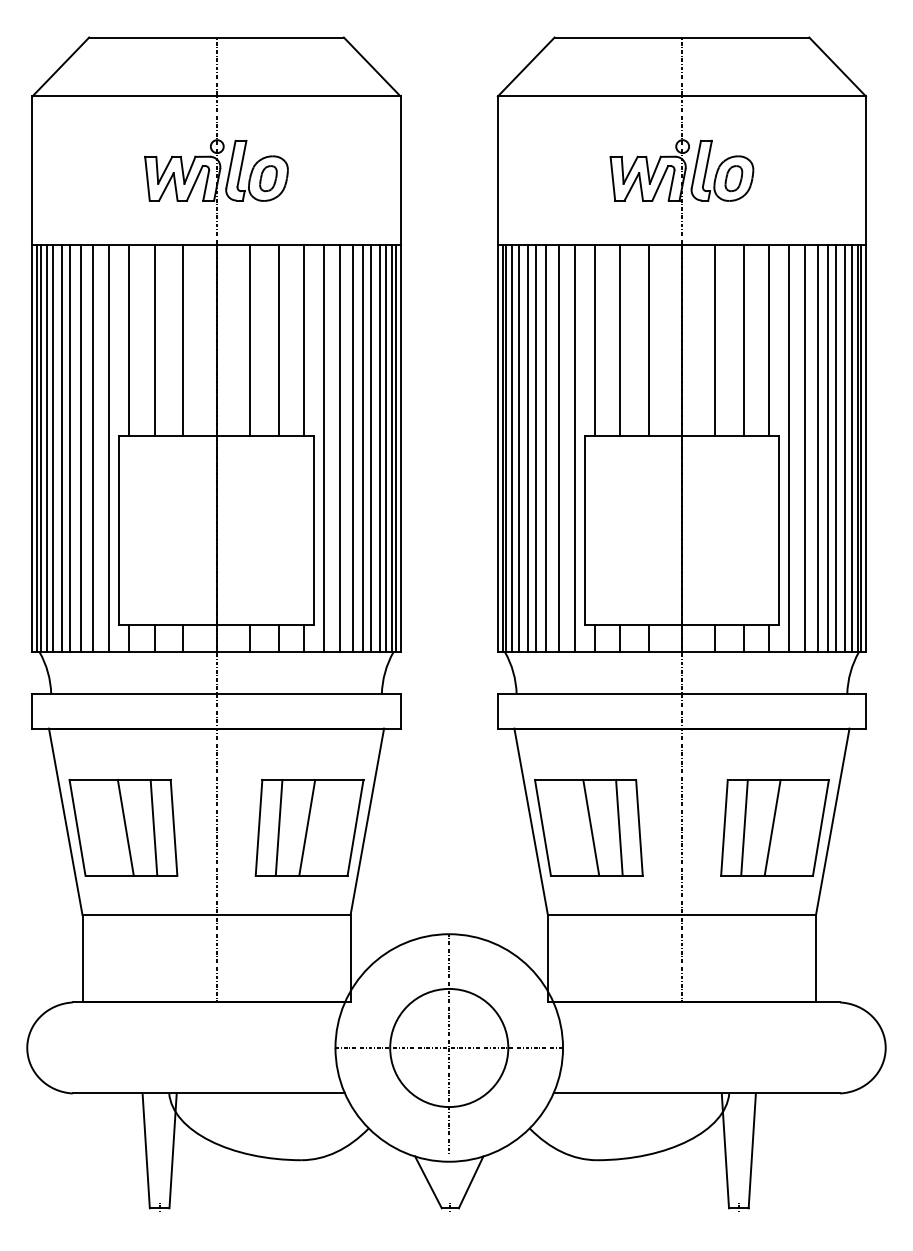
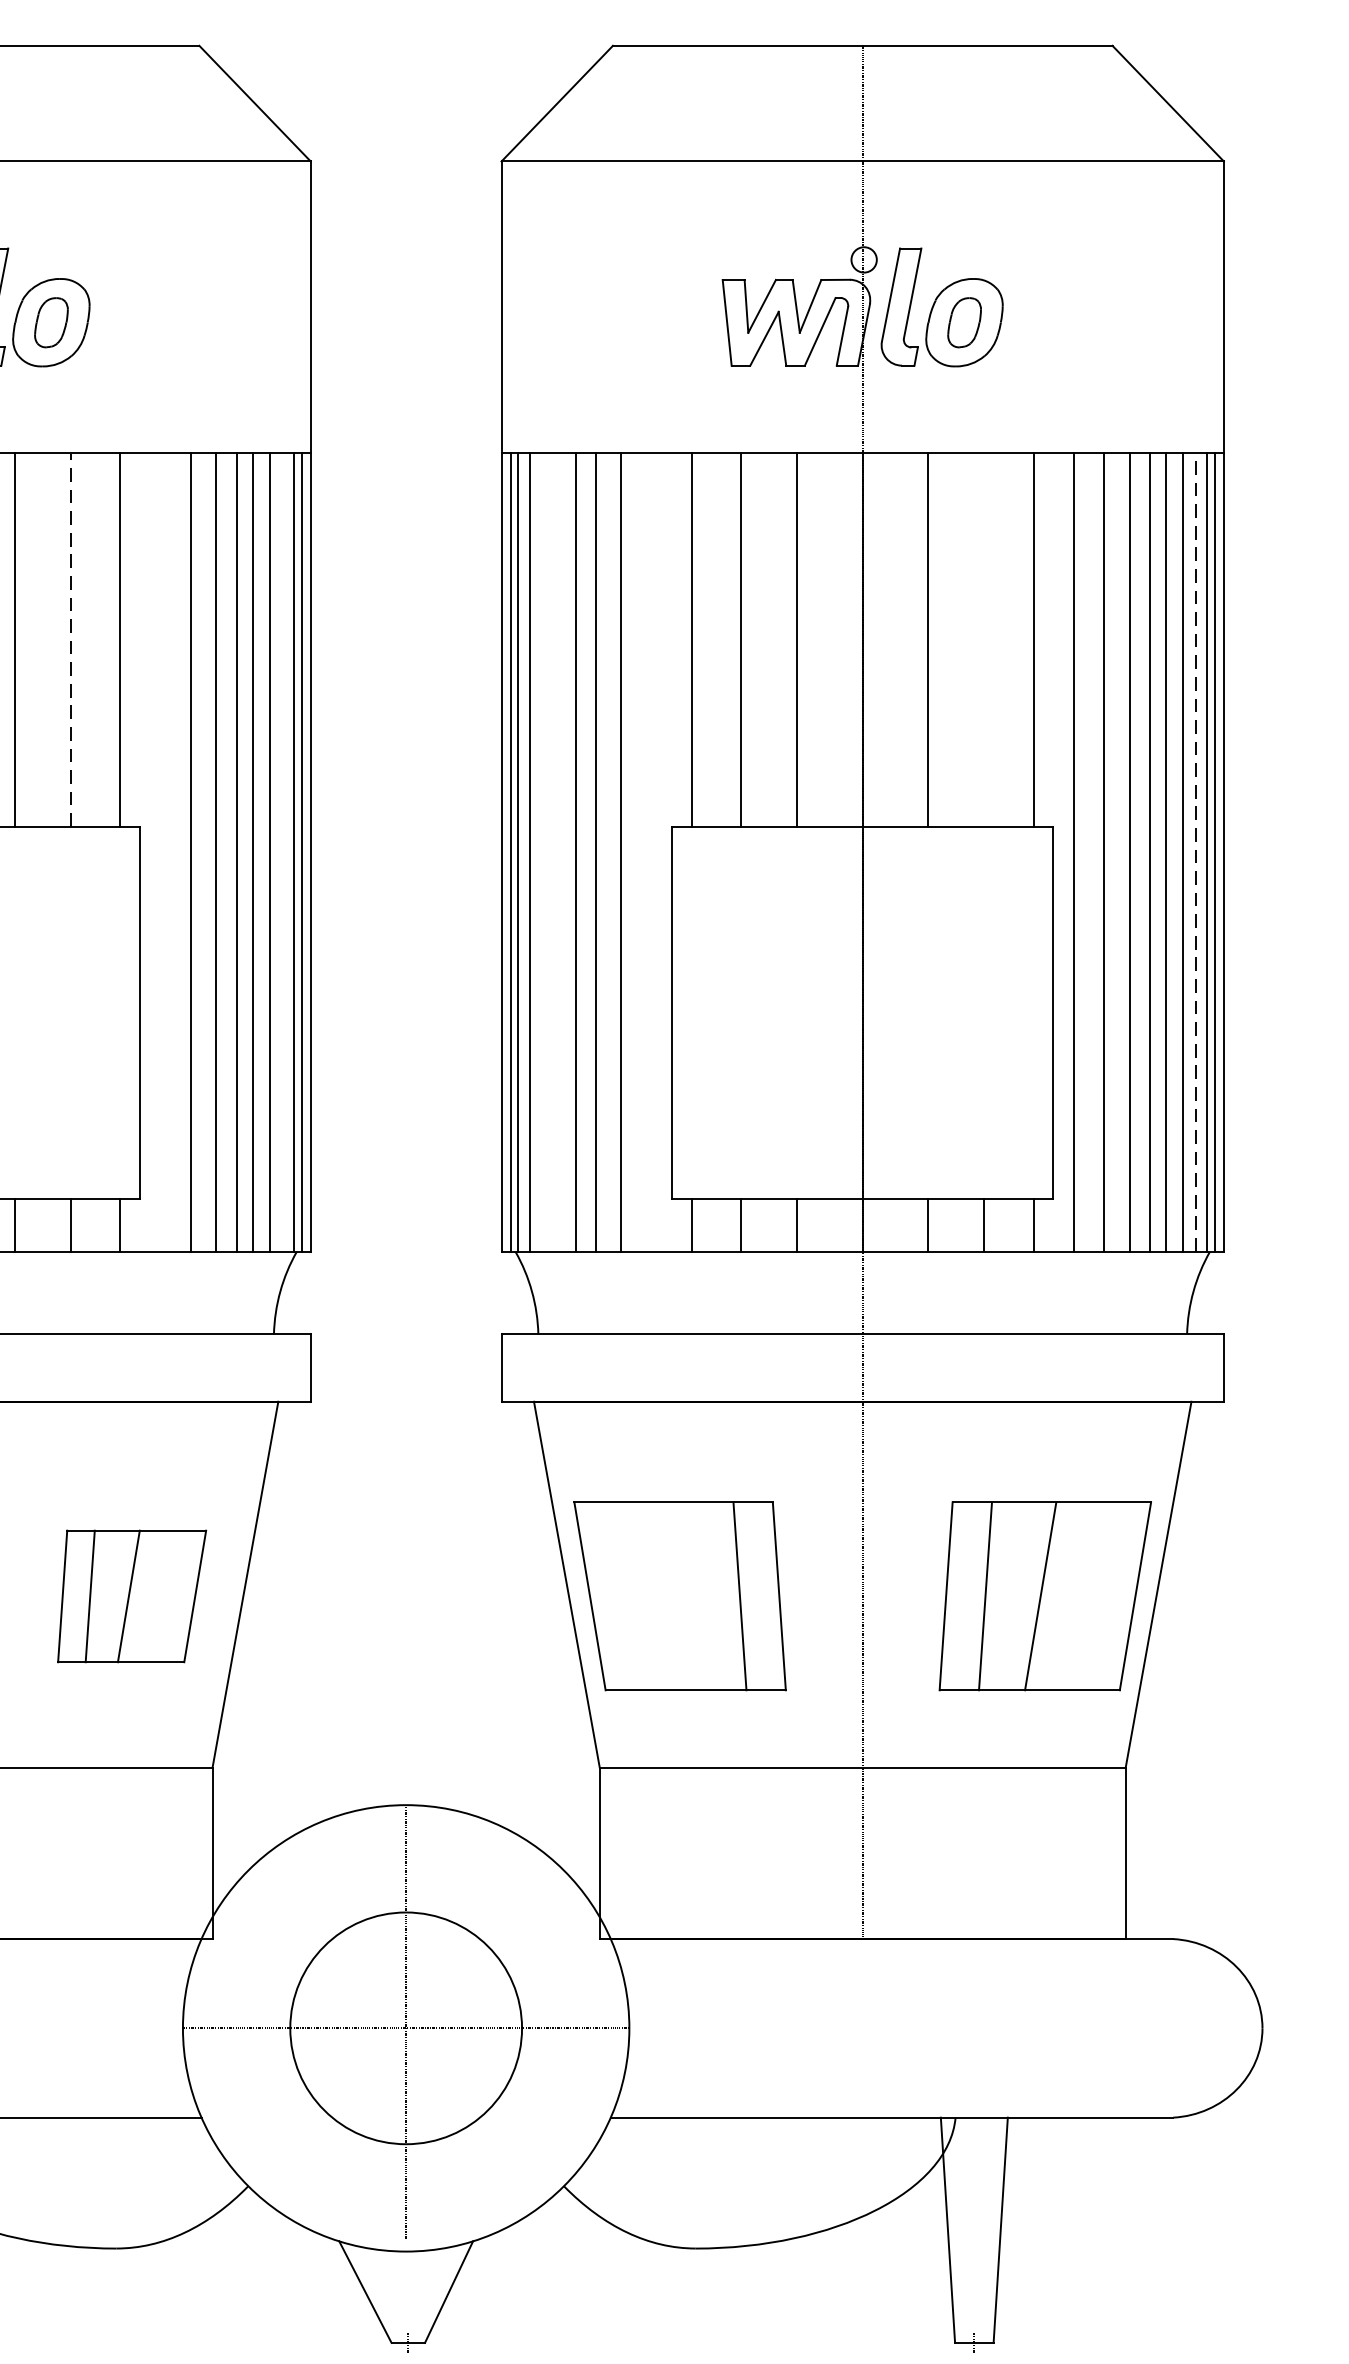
line: (278, 340) -> (71, 640), solid -> dashed
line: (743, 340) -> (983, 640), removed
line: (324, 448) -> (161, 852), removed
line: (386, 448) -> (283, 852), removed
line: (518, 448) -> (542, 852), removed
line: (527, 448) -> (559, 852), removed
line: (574, 448) -> (651, 852), removed
line: (851, 448) -> (1195, 852), solid -> dashed
part: (309, 827) -> (131, 1595), size x0.7
line: (591, 827) -> (685, 1595), removed

